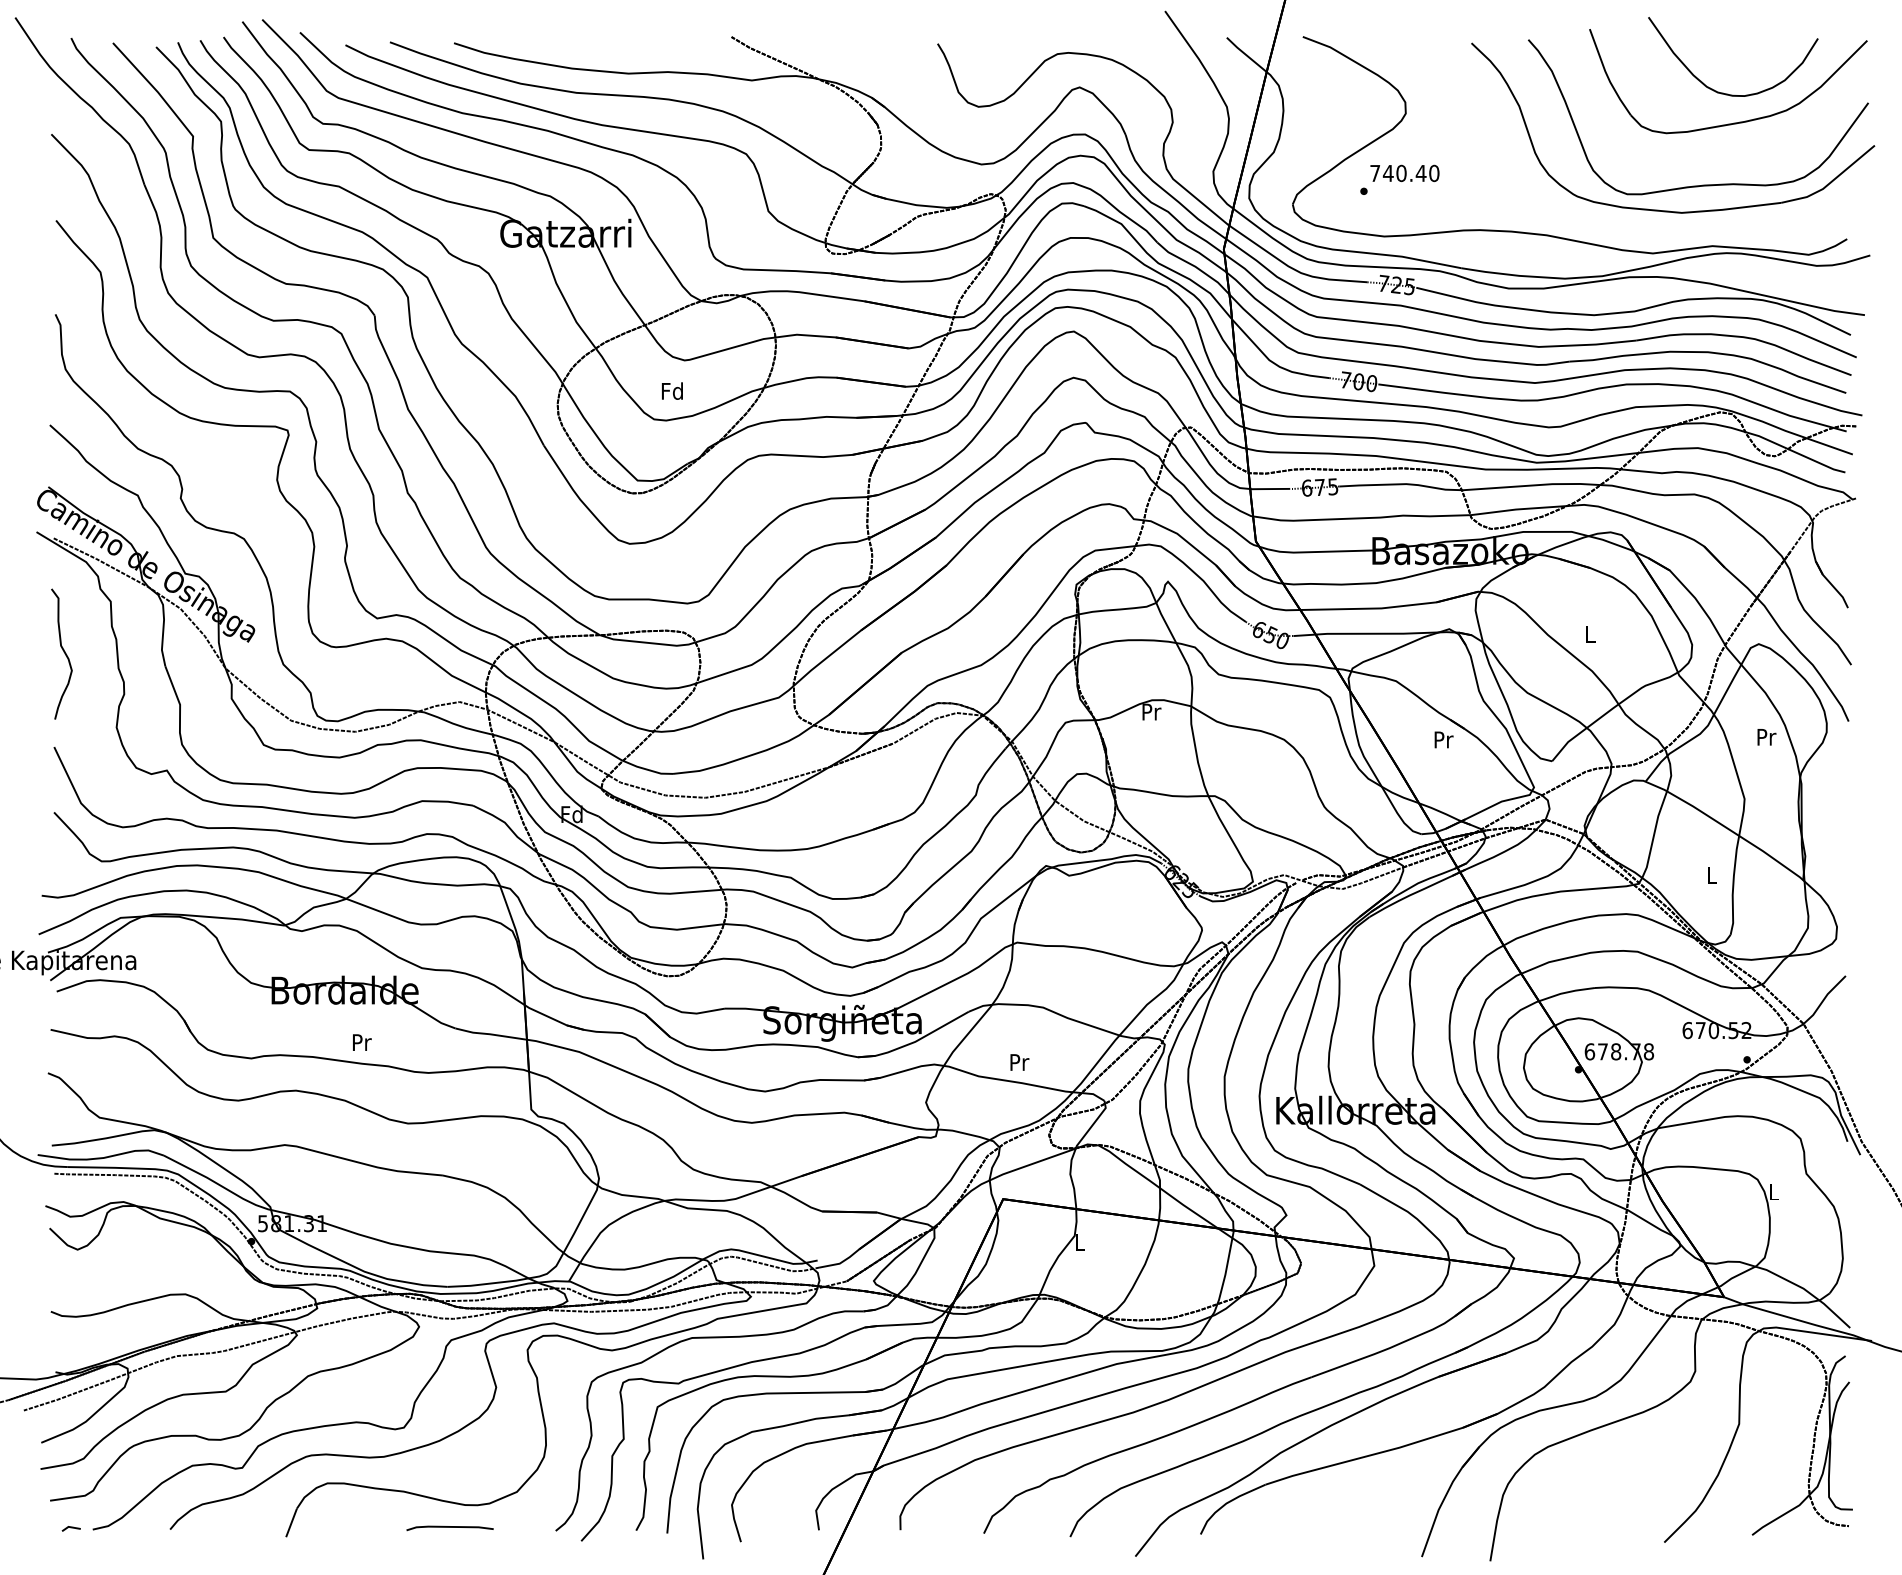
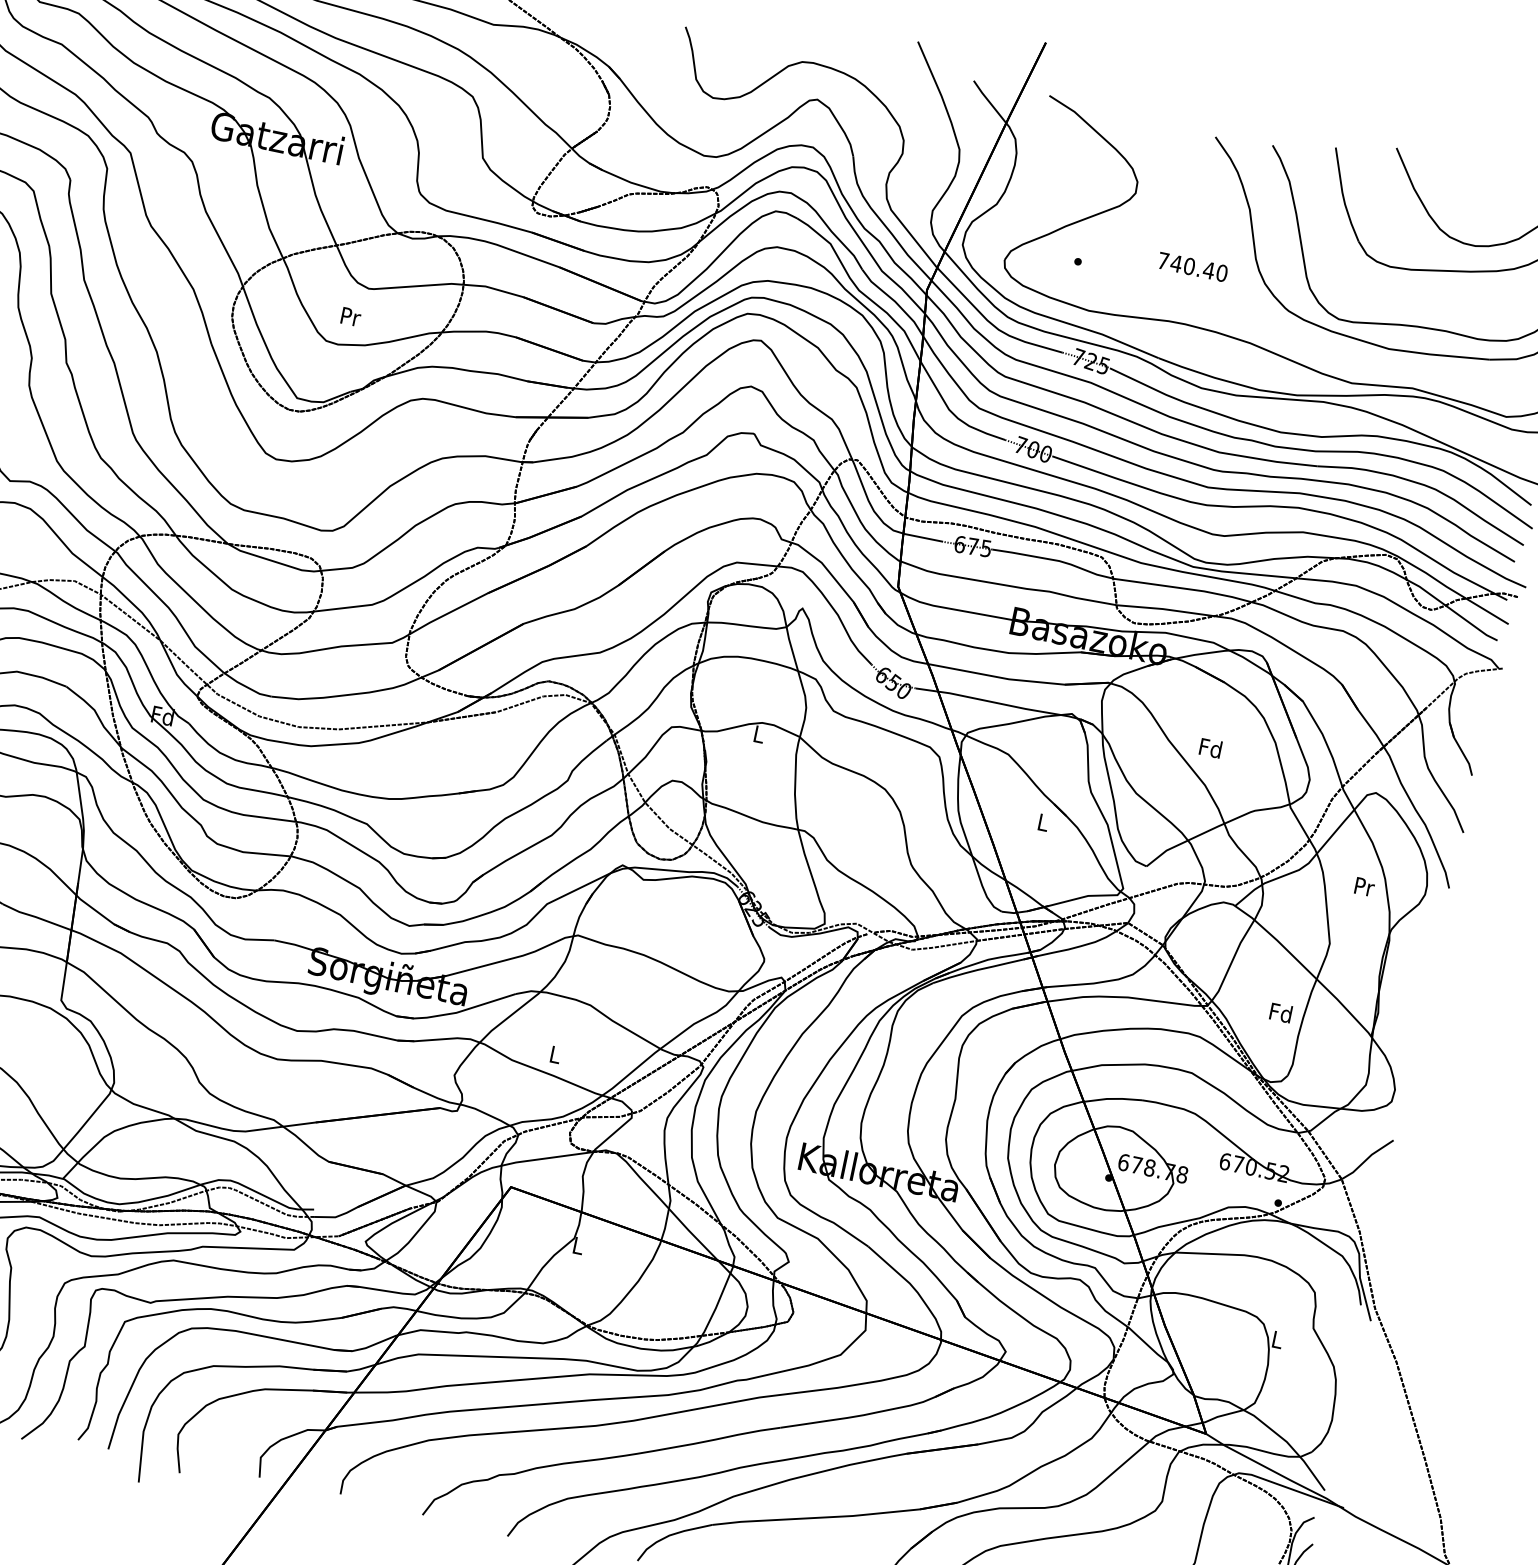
text: (1404, 173) -> (1192, 267), moved
text: (671, 390) -> (349, 315), Fd -> Pr
text: (1589, 634) -> (1209, 748), L -> Fd
text: (1151, 711) -> (759, 733), Pr -> L
text: (1443, 739) -> (1043, 822), Pr -> L
text: (1710, 875) -> (1280, 1012), L -> Fd
text: (1019, 1062) -> (555, 1054), Pr -> L

